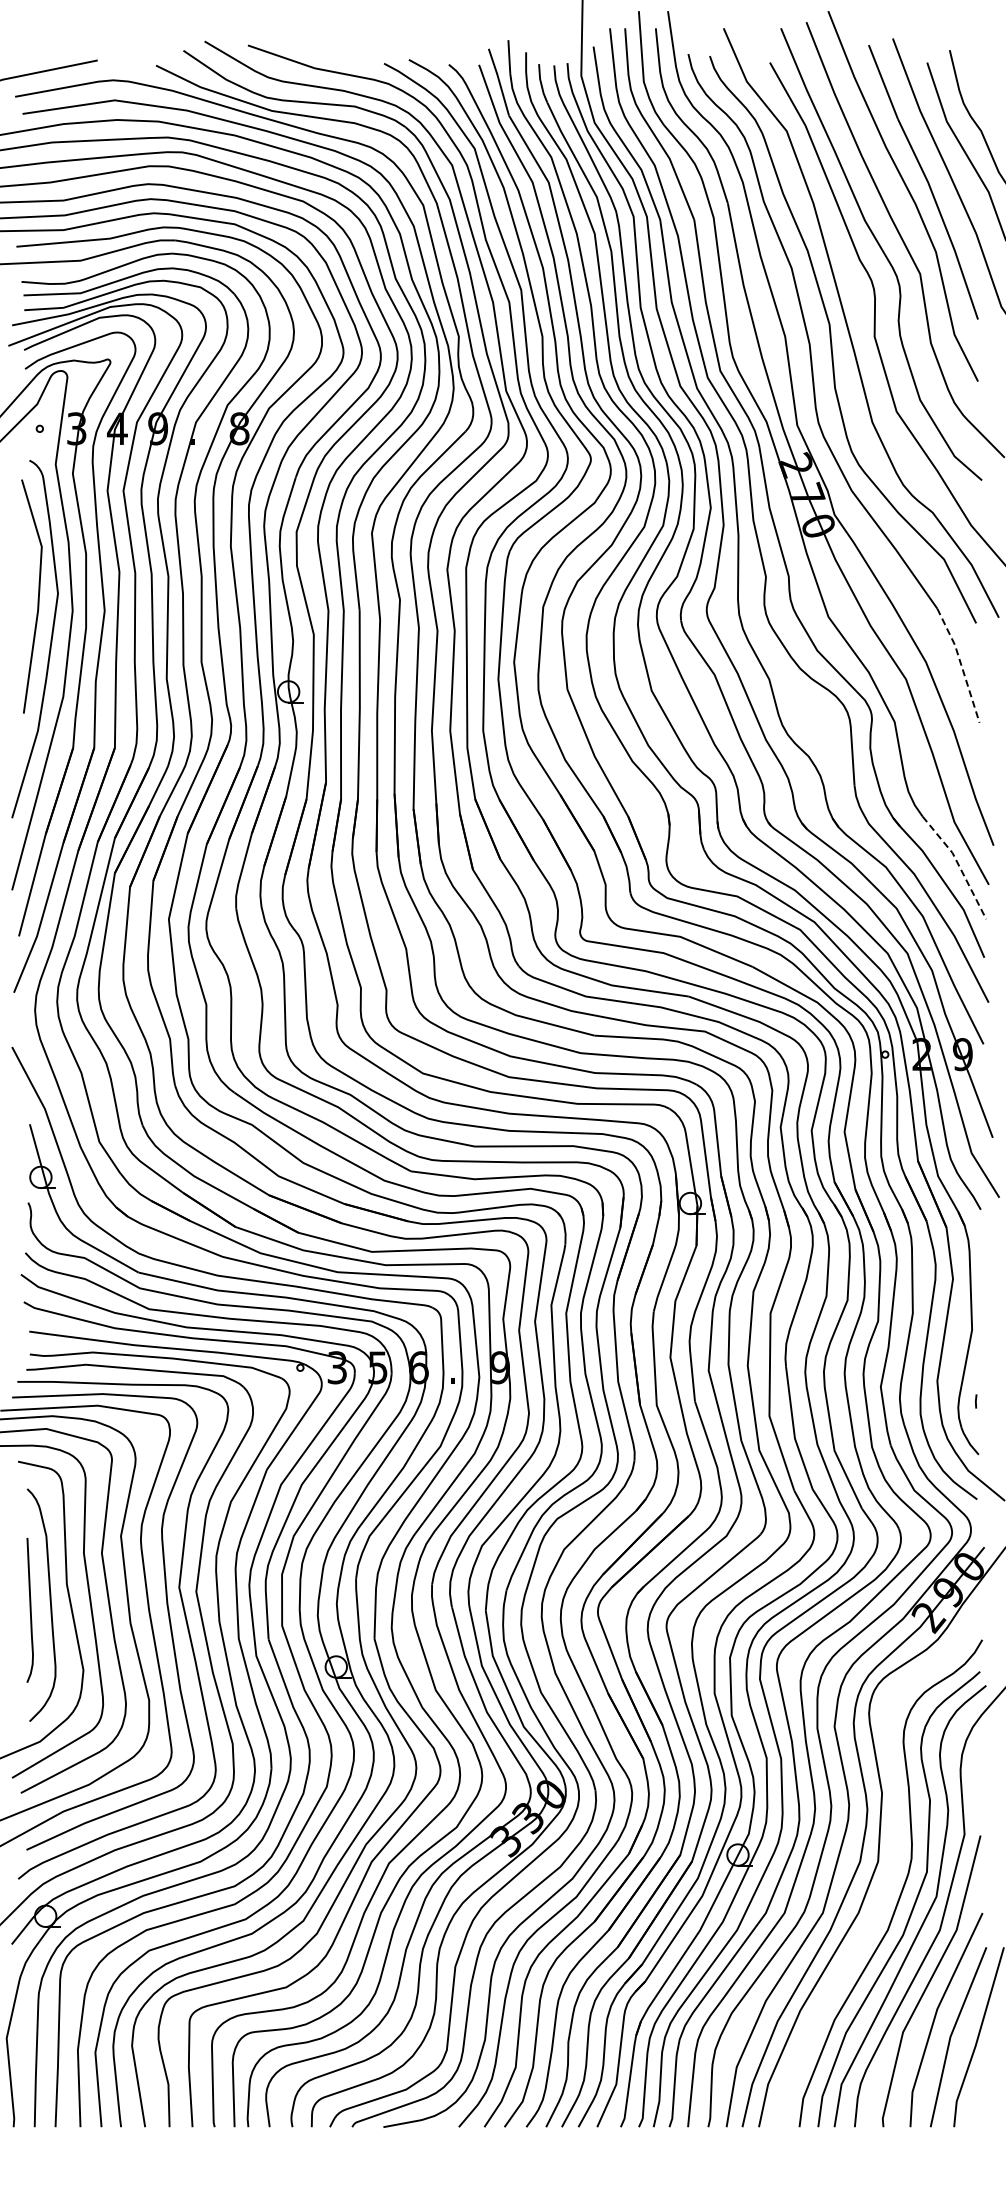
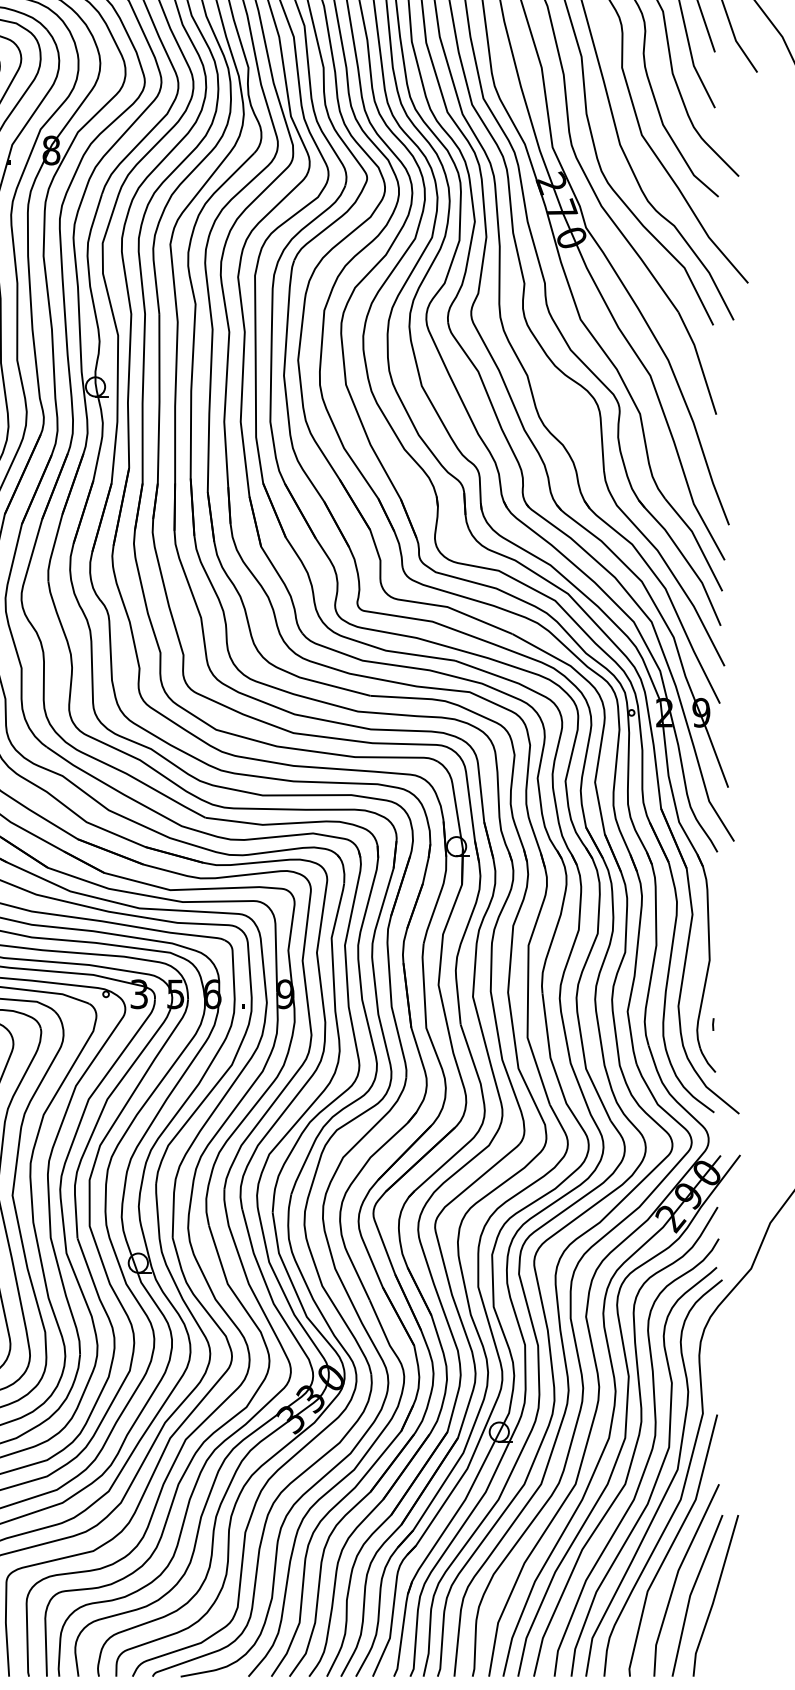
line: (960, 664) -> (699, 362), dashed -> solid
line: (958, 865) -> (697, 542), dashed -> solid
curve: (889, 1868) -> (635, 1444), added

